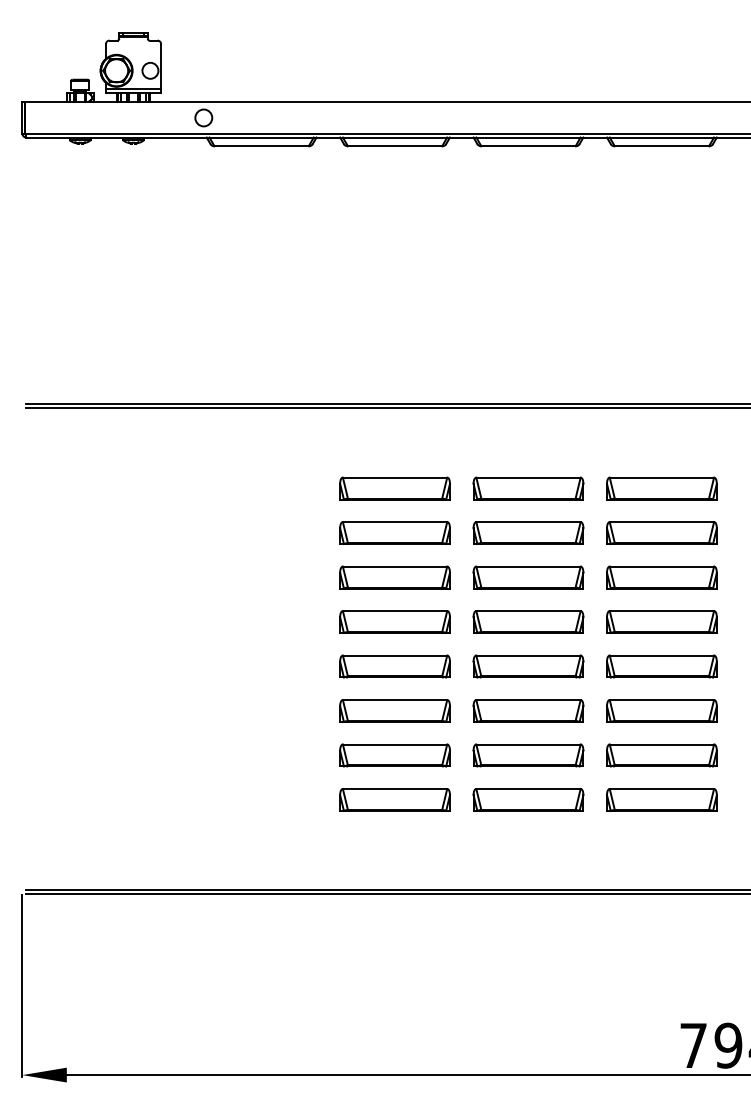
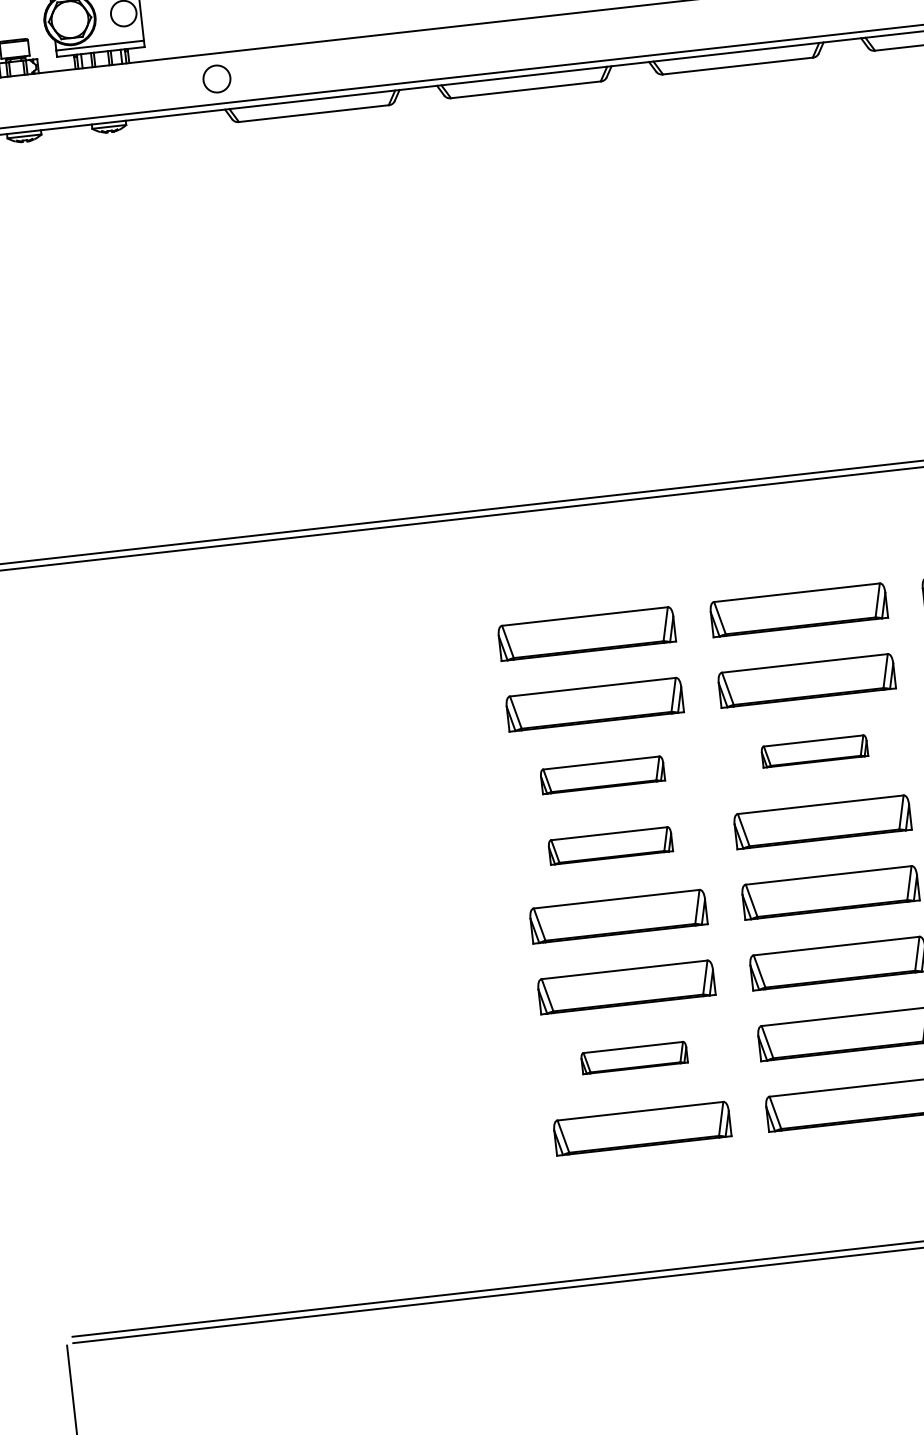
part: (394, 577) -> (601, 775), size x0.7
part: (528, 577) -> (814, 751), size x0.6
part: (394, 621) -> (609, 845), size x0.7
part: (394, 755) -> (633, 1058), size x0.6

